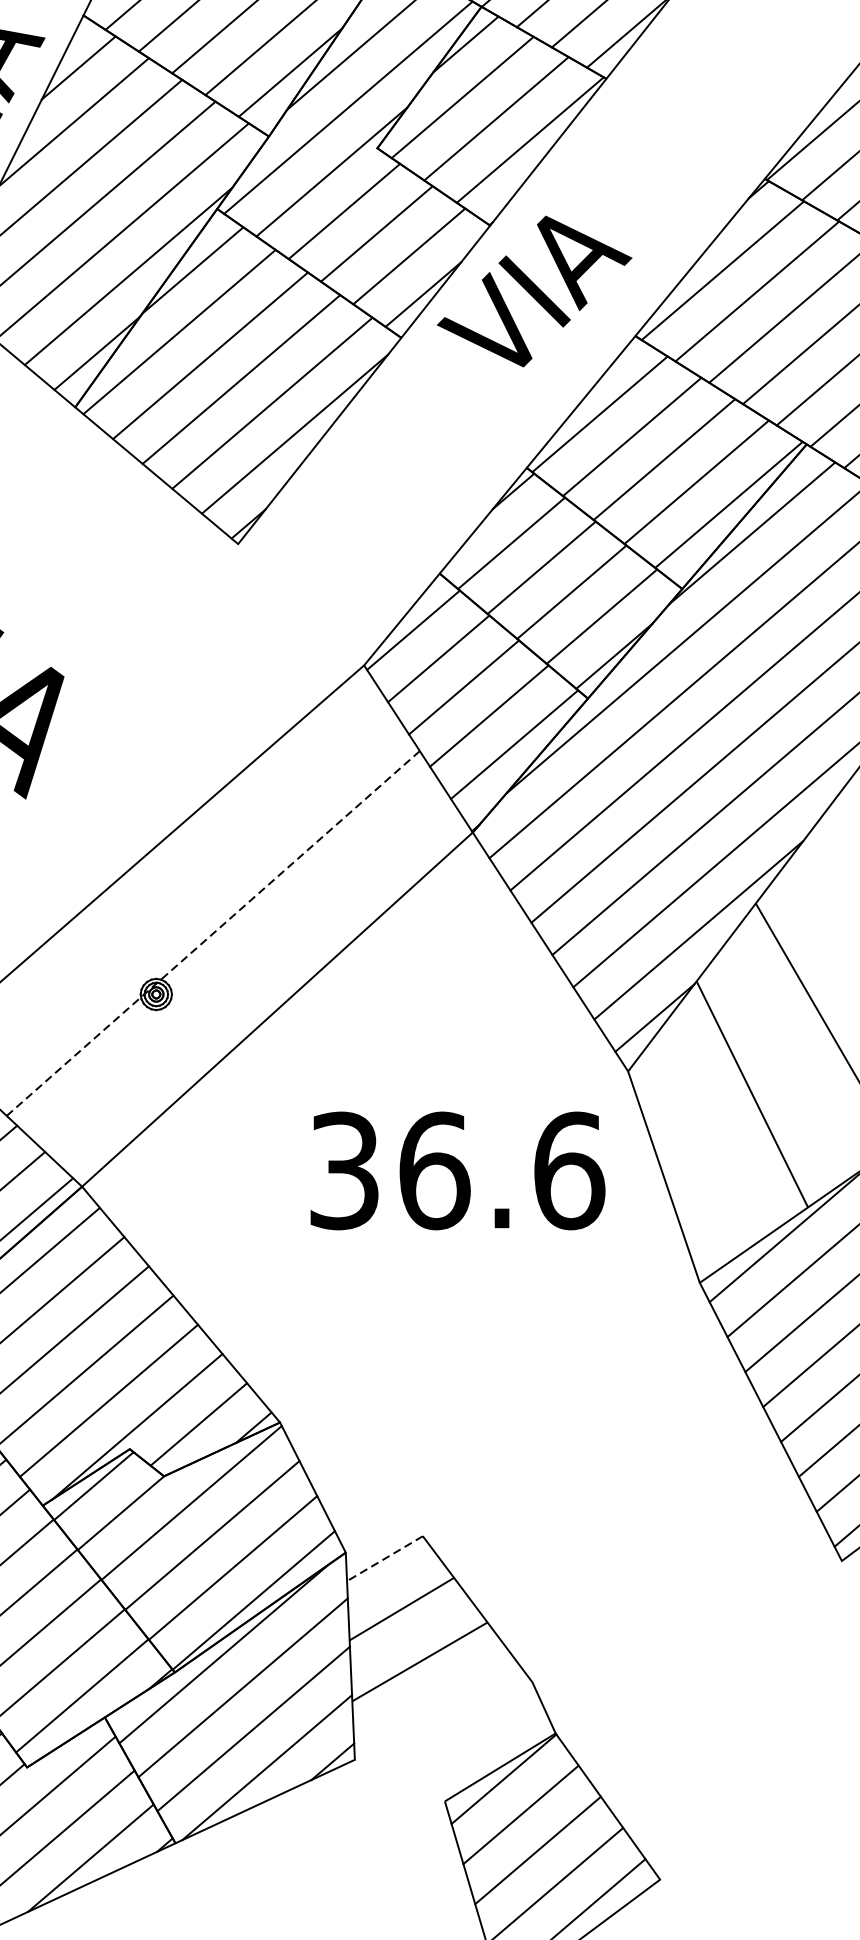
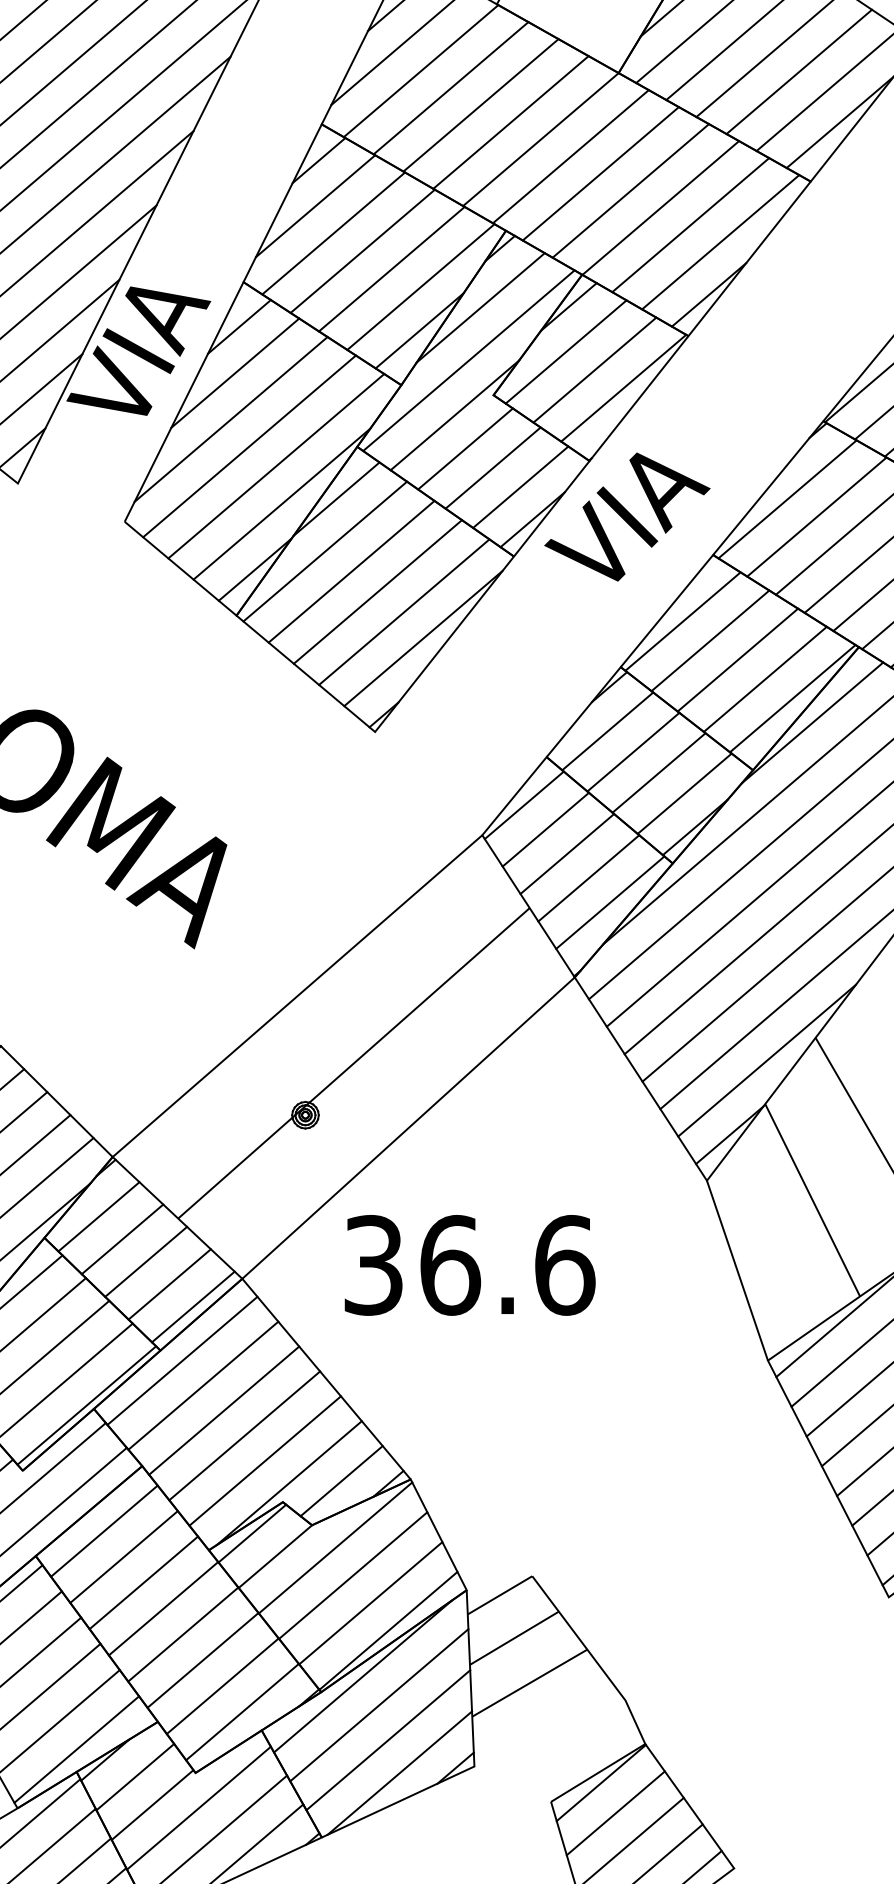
line: (212, 933) -> (353, 1063), dashed -> solid
text: (457, 1171) -> (469, 1265), moved
line: (384, 1558) -> (499, 1595), dashed -> solid

